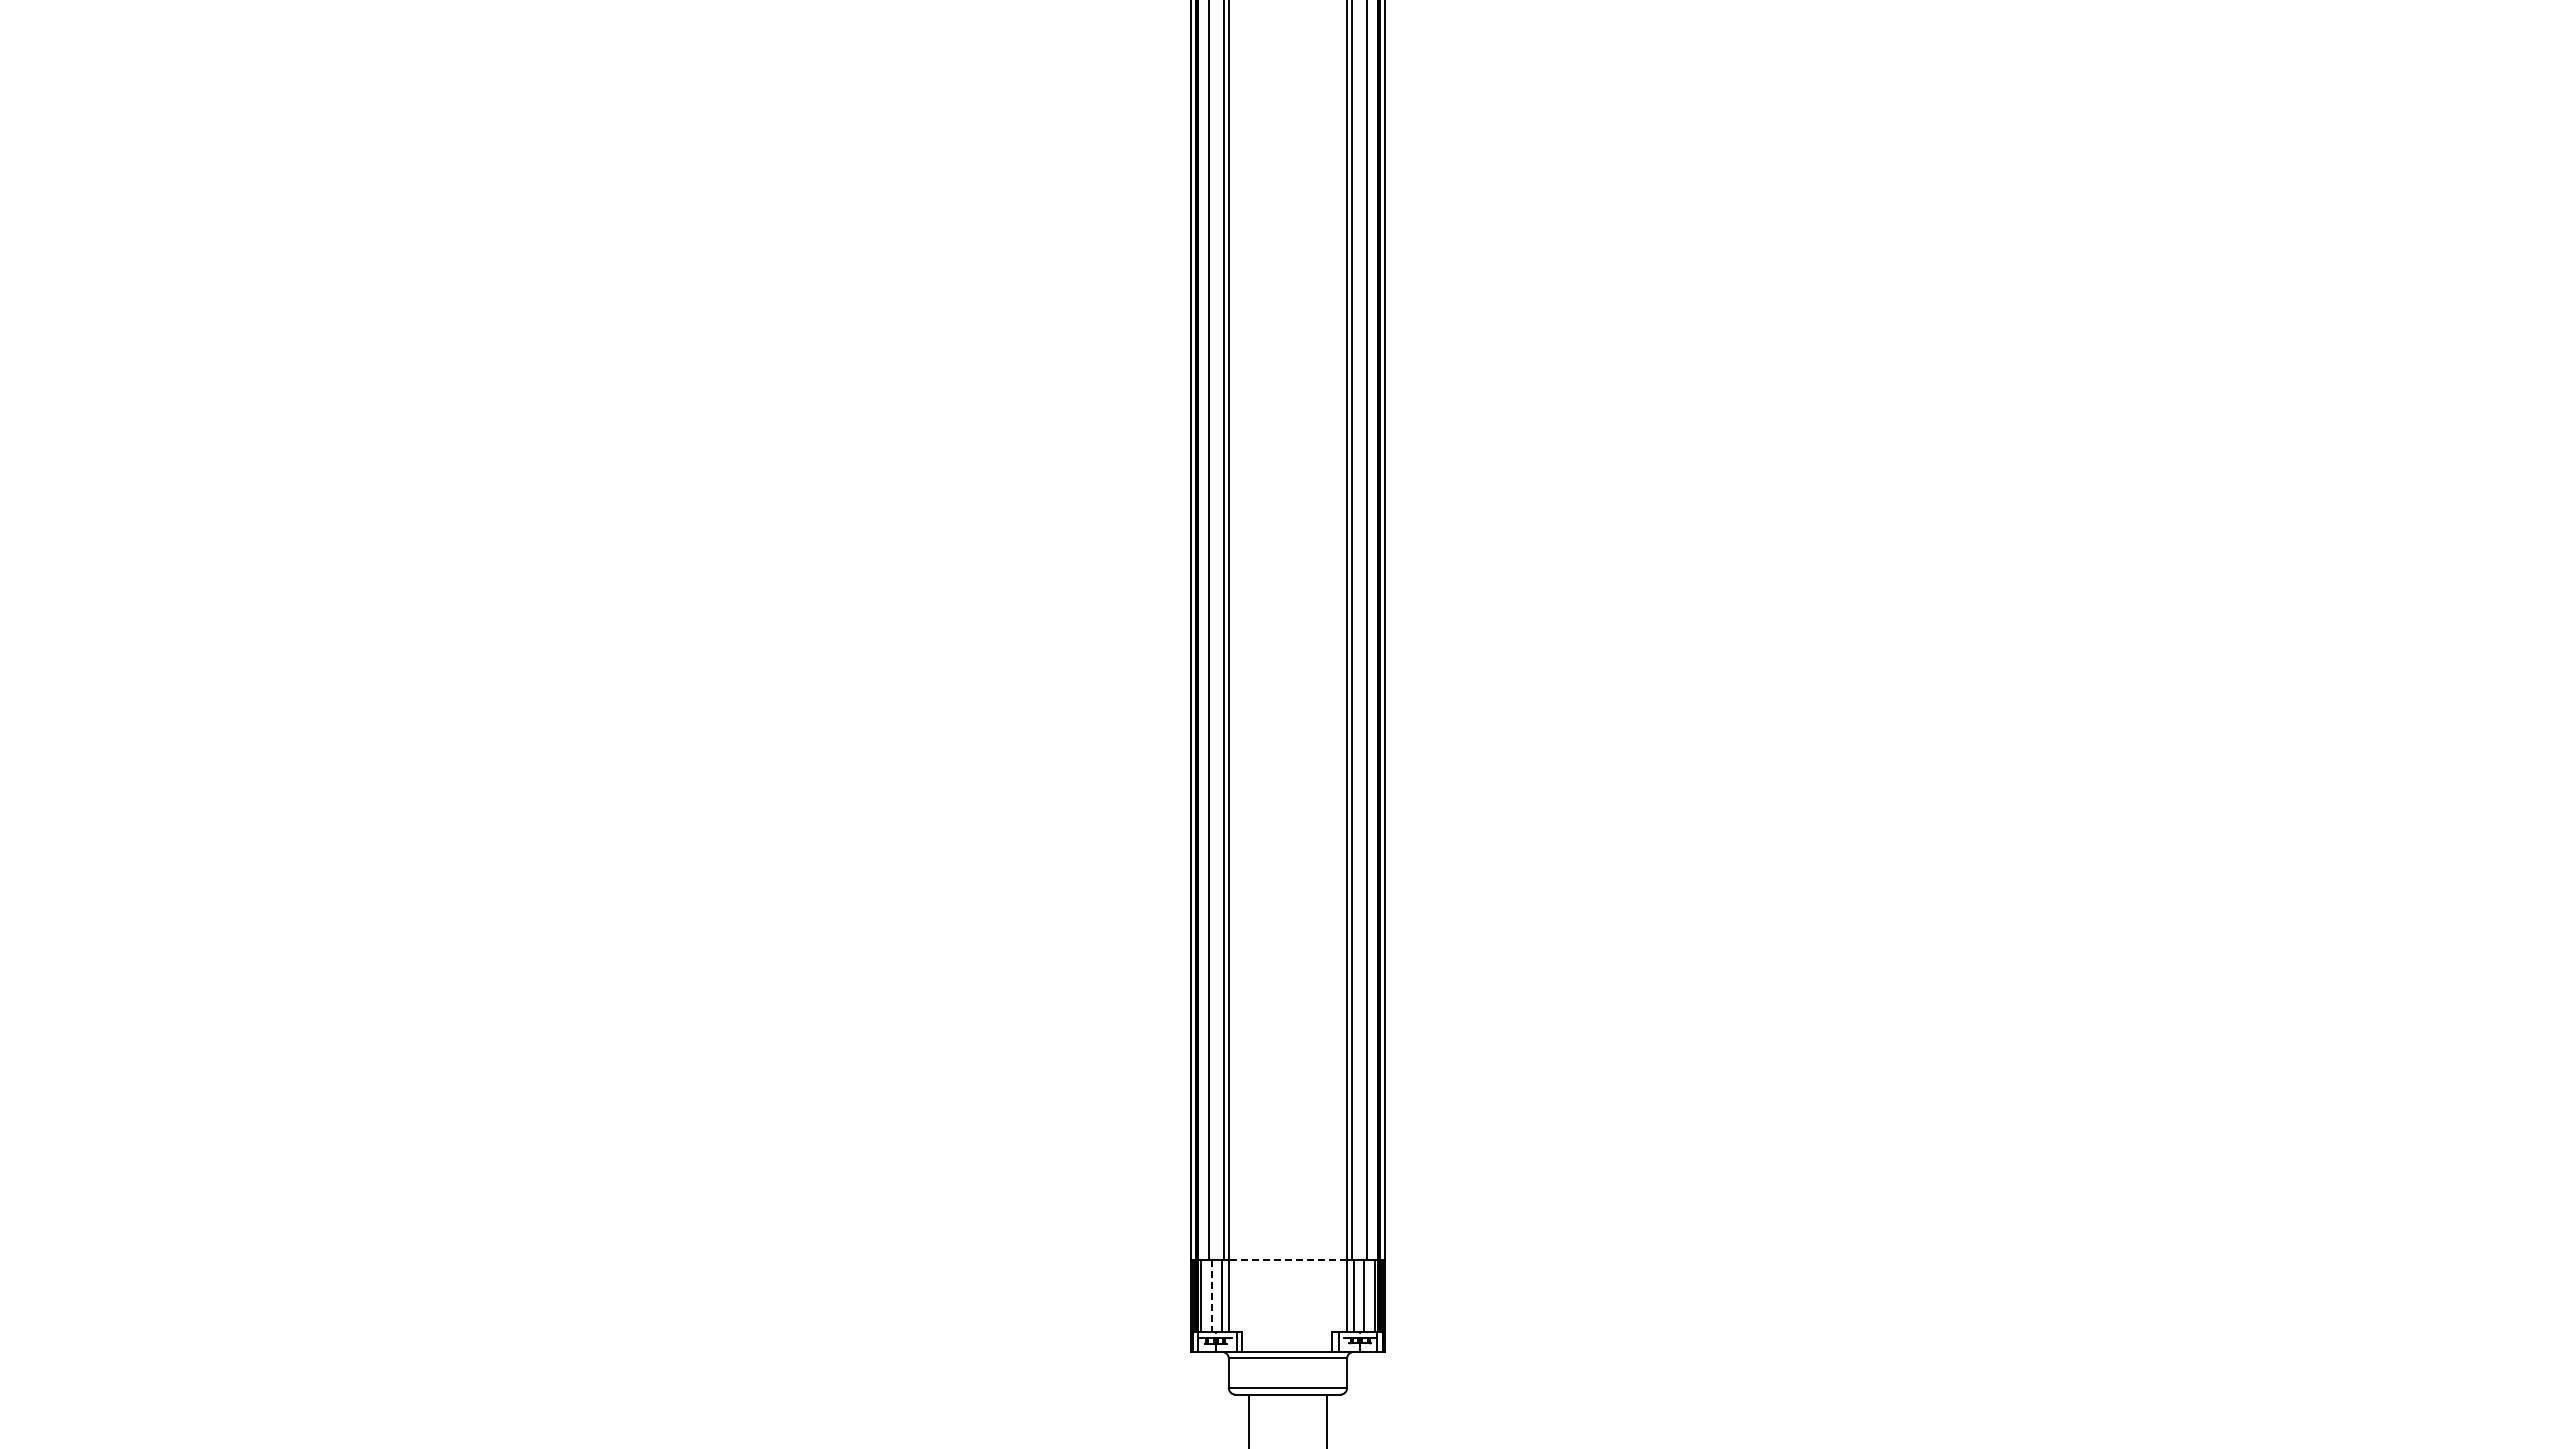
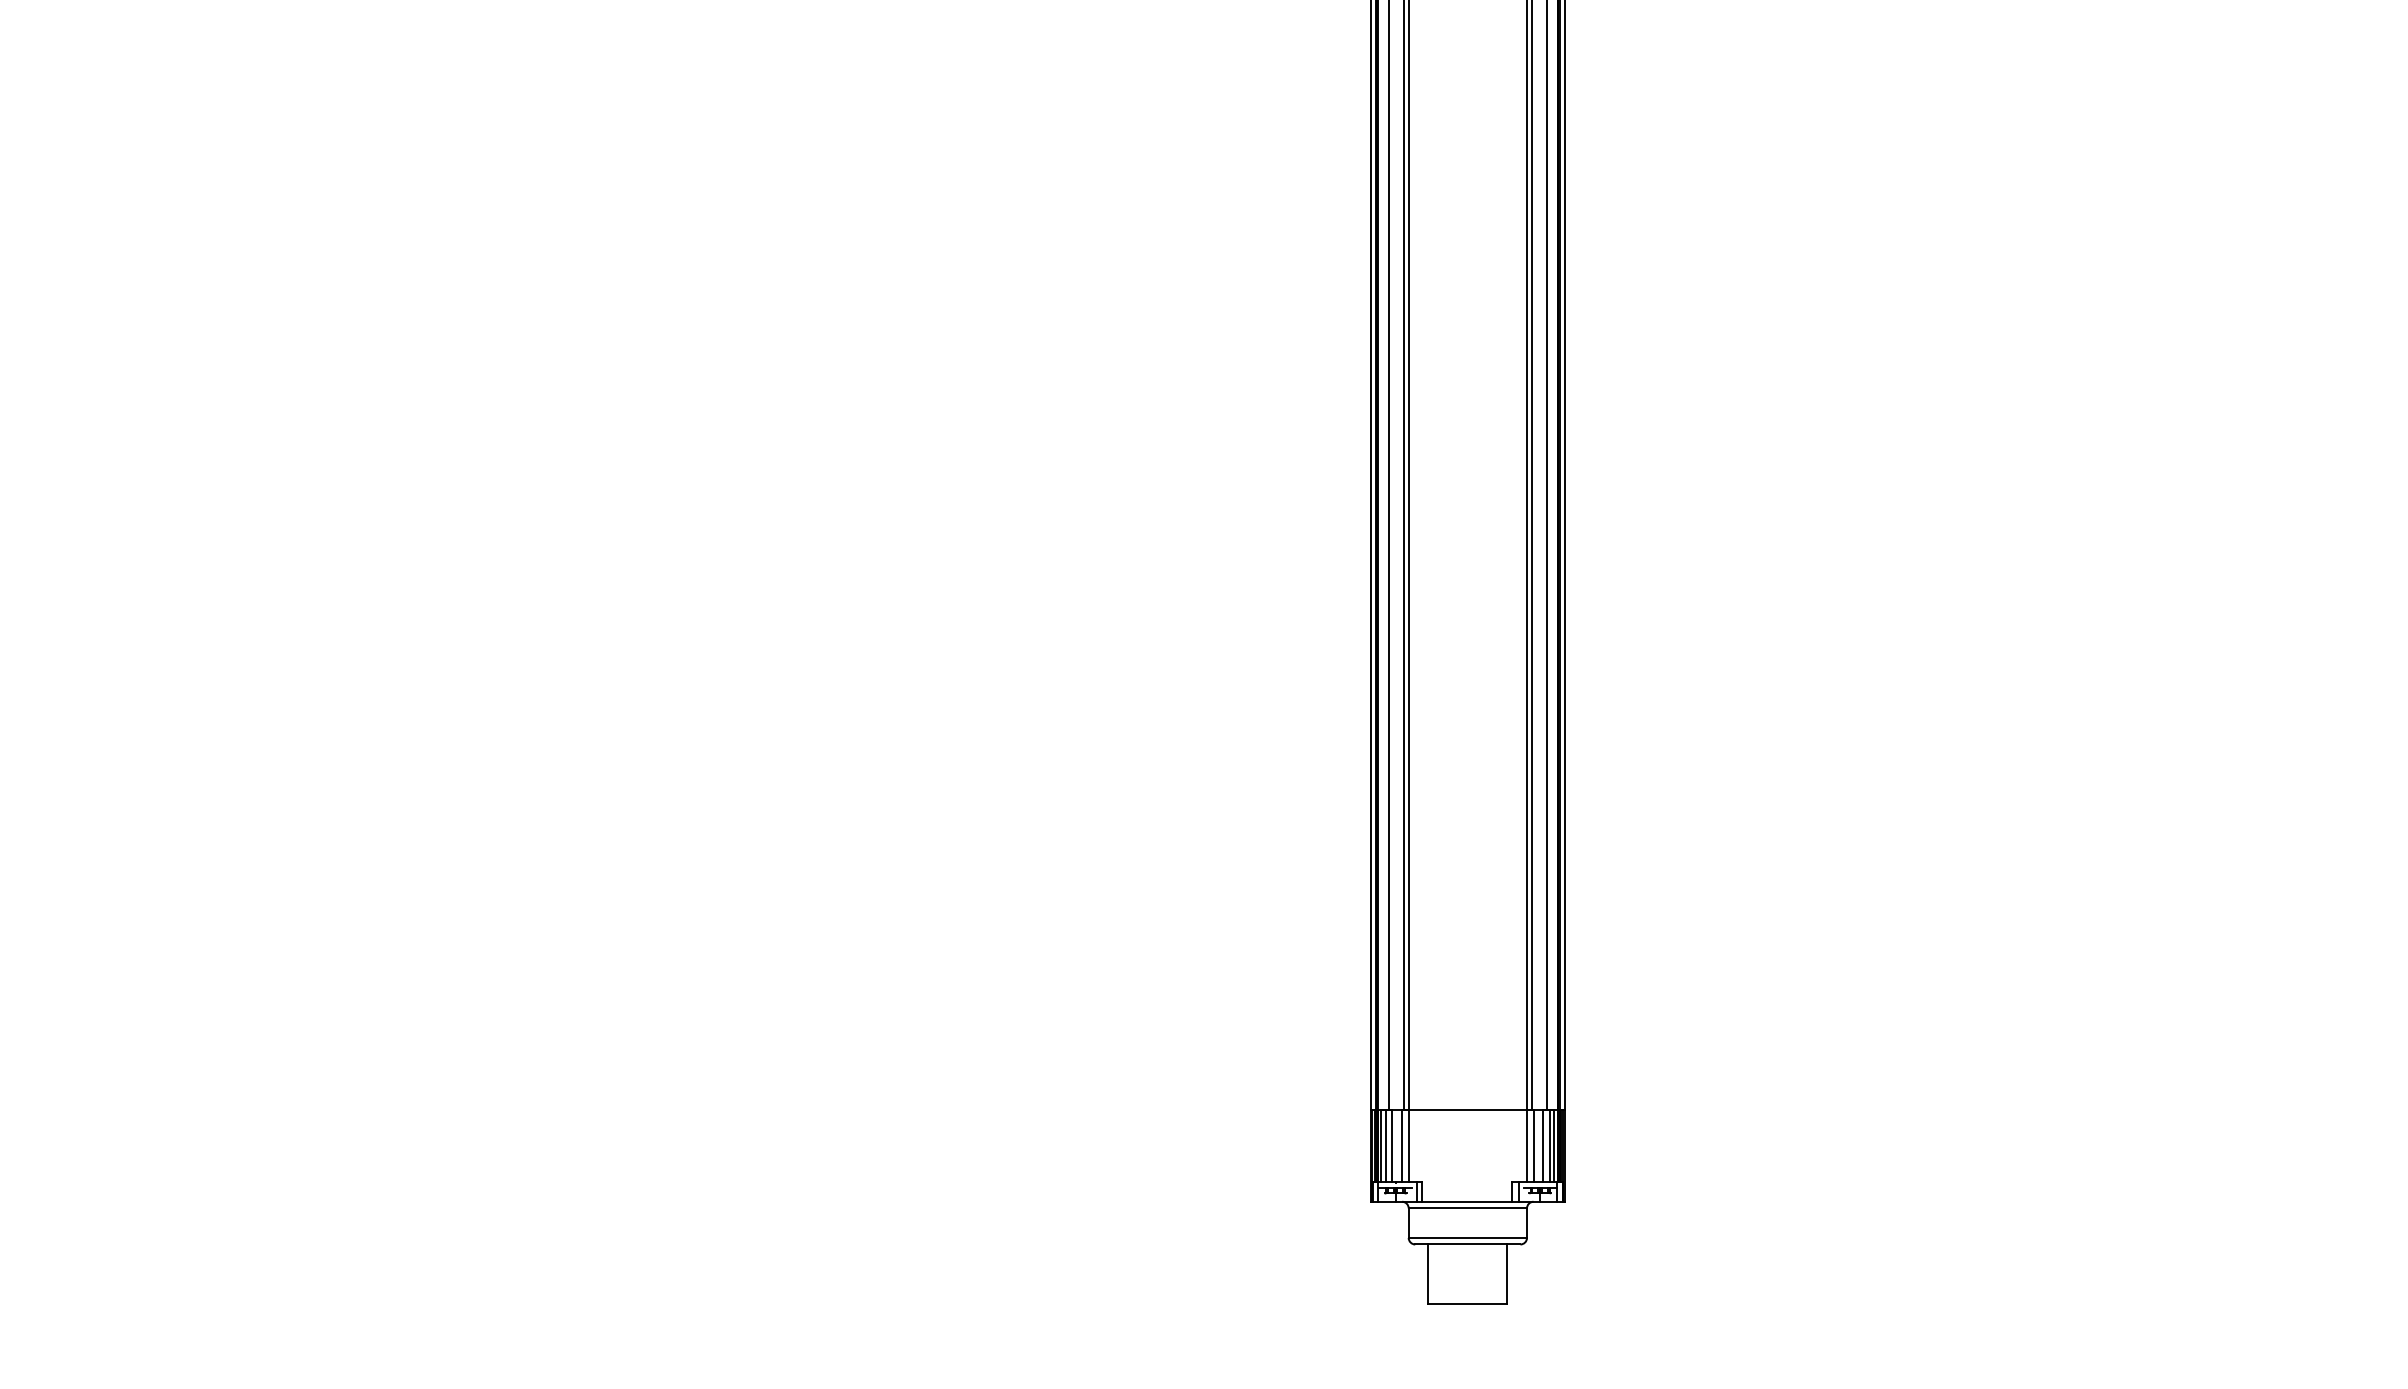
line: (1287, 1259) -> (1467, 1109), dashed -> solid
line: (1205, 1295) -> (1385, 1145), added
line: (1370, 1295) -> (1550, 1145), added
line: (1212, 1296) -> (1392, 1146), dashed -> solid

